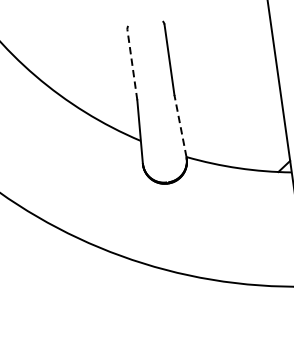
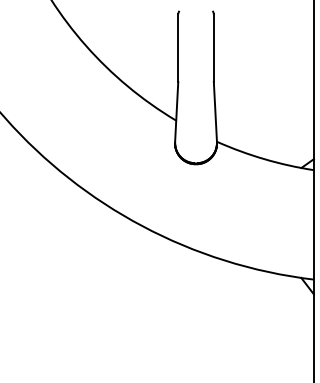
line: (132, 65) -> (178, 48), dashed -> solid
line: (180, 125) -> (215, 111), dashed -> solid

